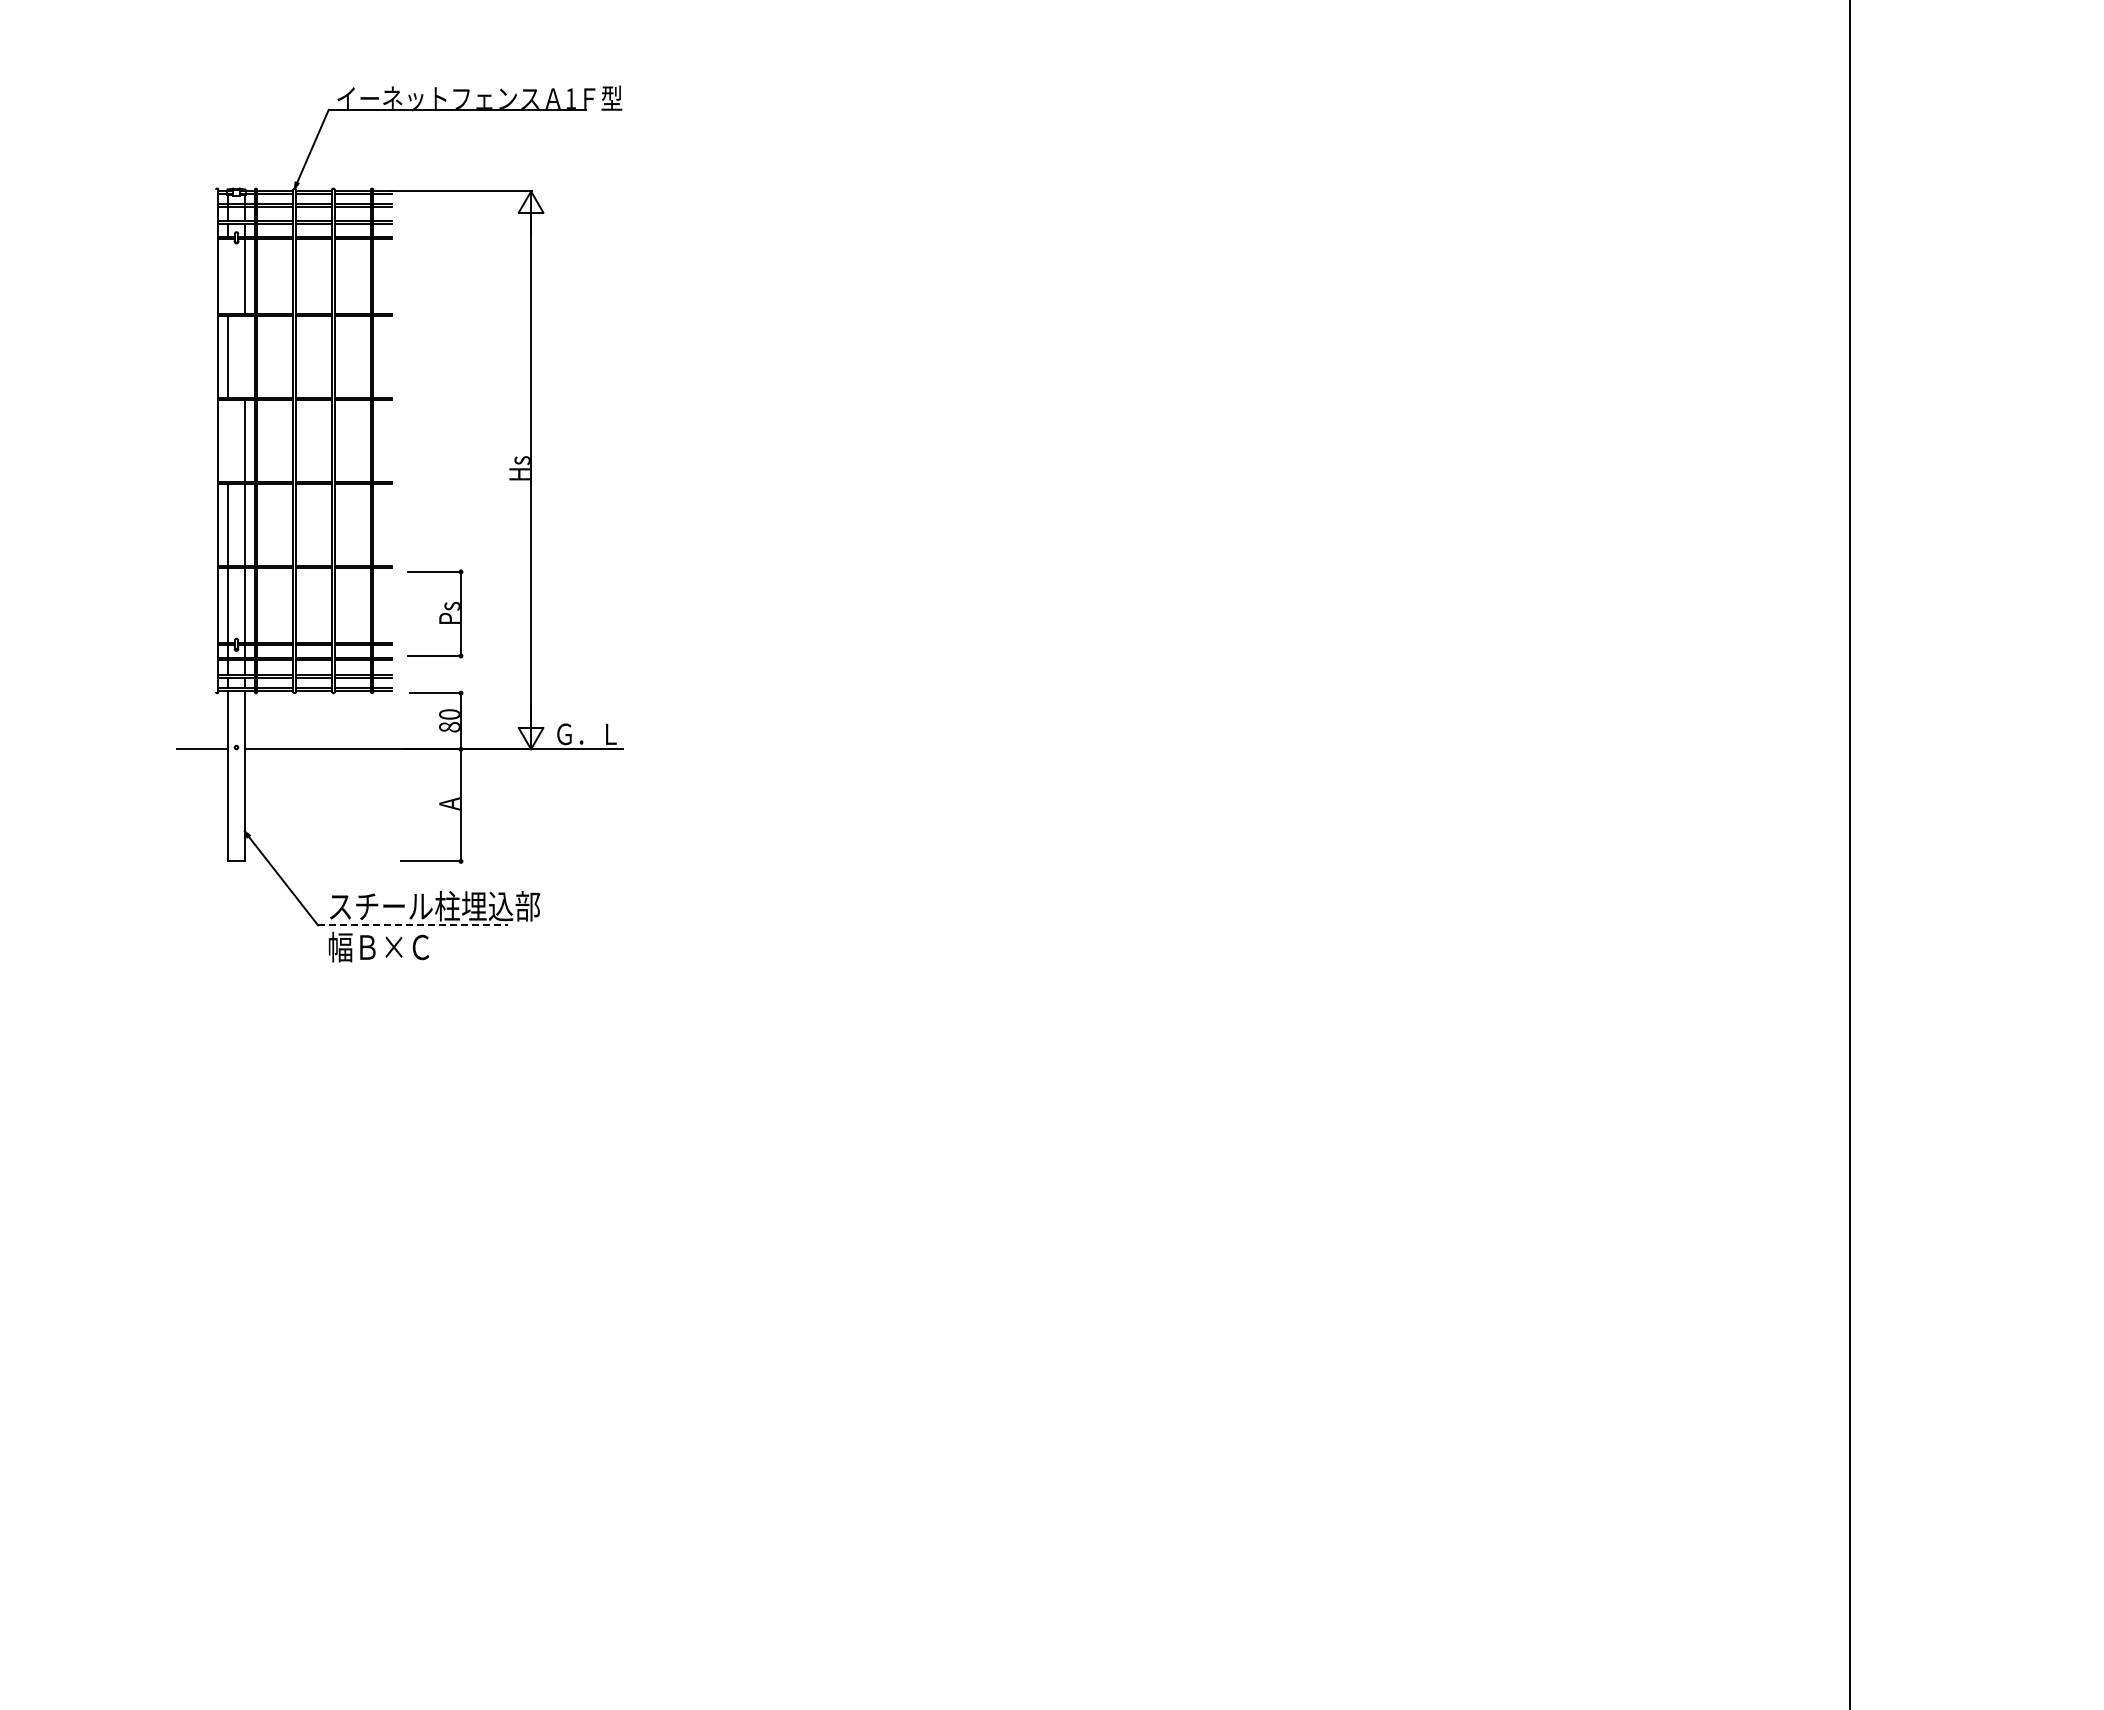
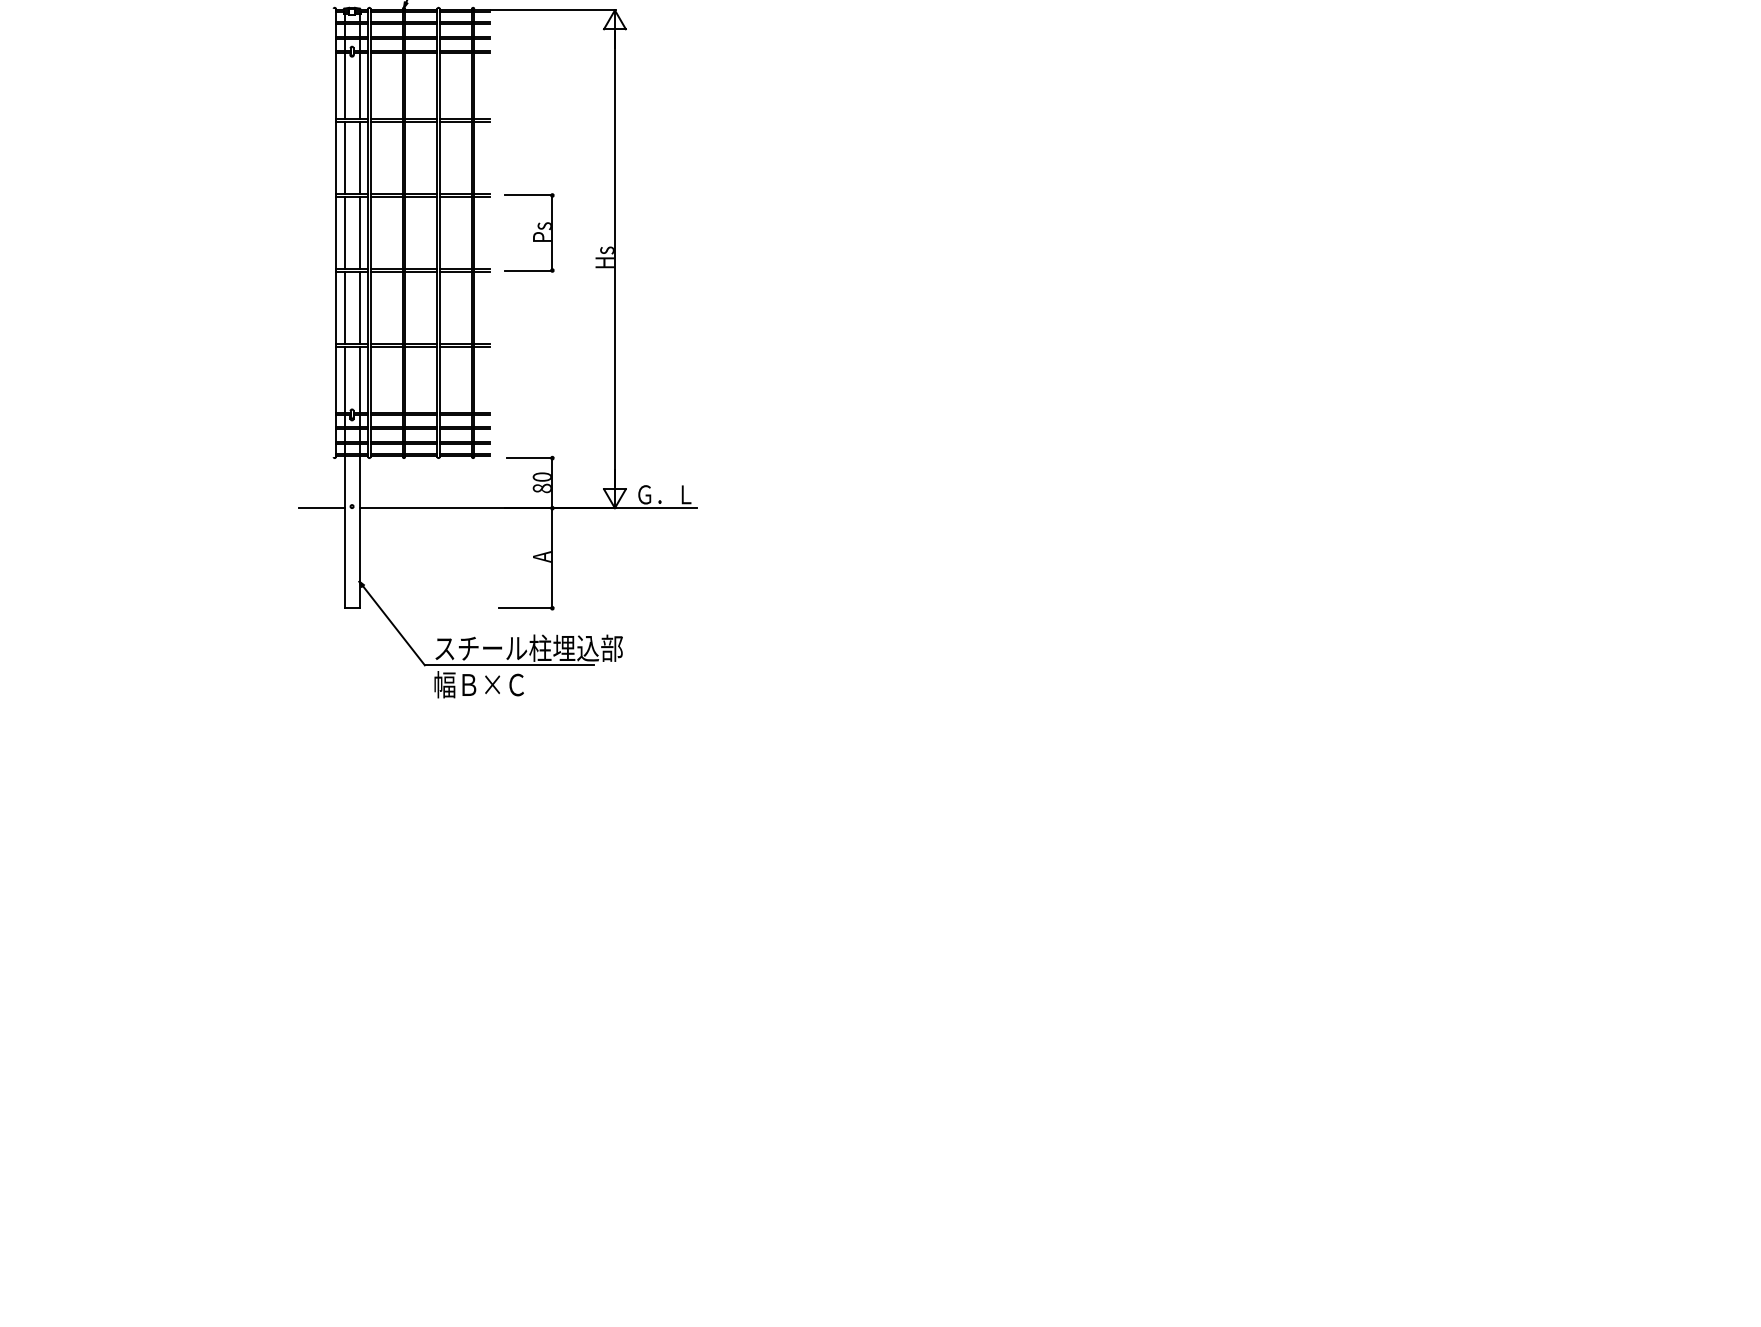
line: (228, 276) -> (344, 86), added
line: (244, 356) -> (359, 157), added
line: (228, 440) -> (344, 232), added
part: (435, 613) -> (529, 232), moved
line: (413, 925) -> (510, 665), dashed -> solid

